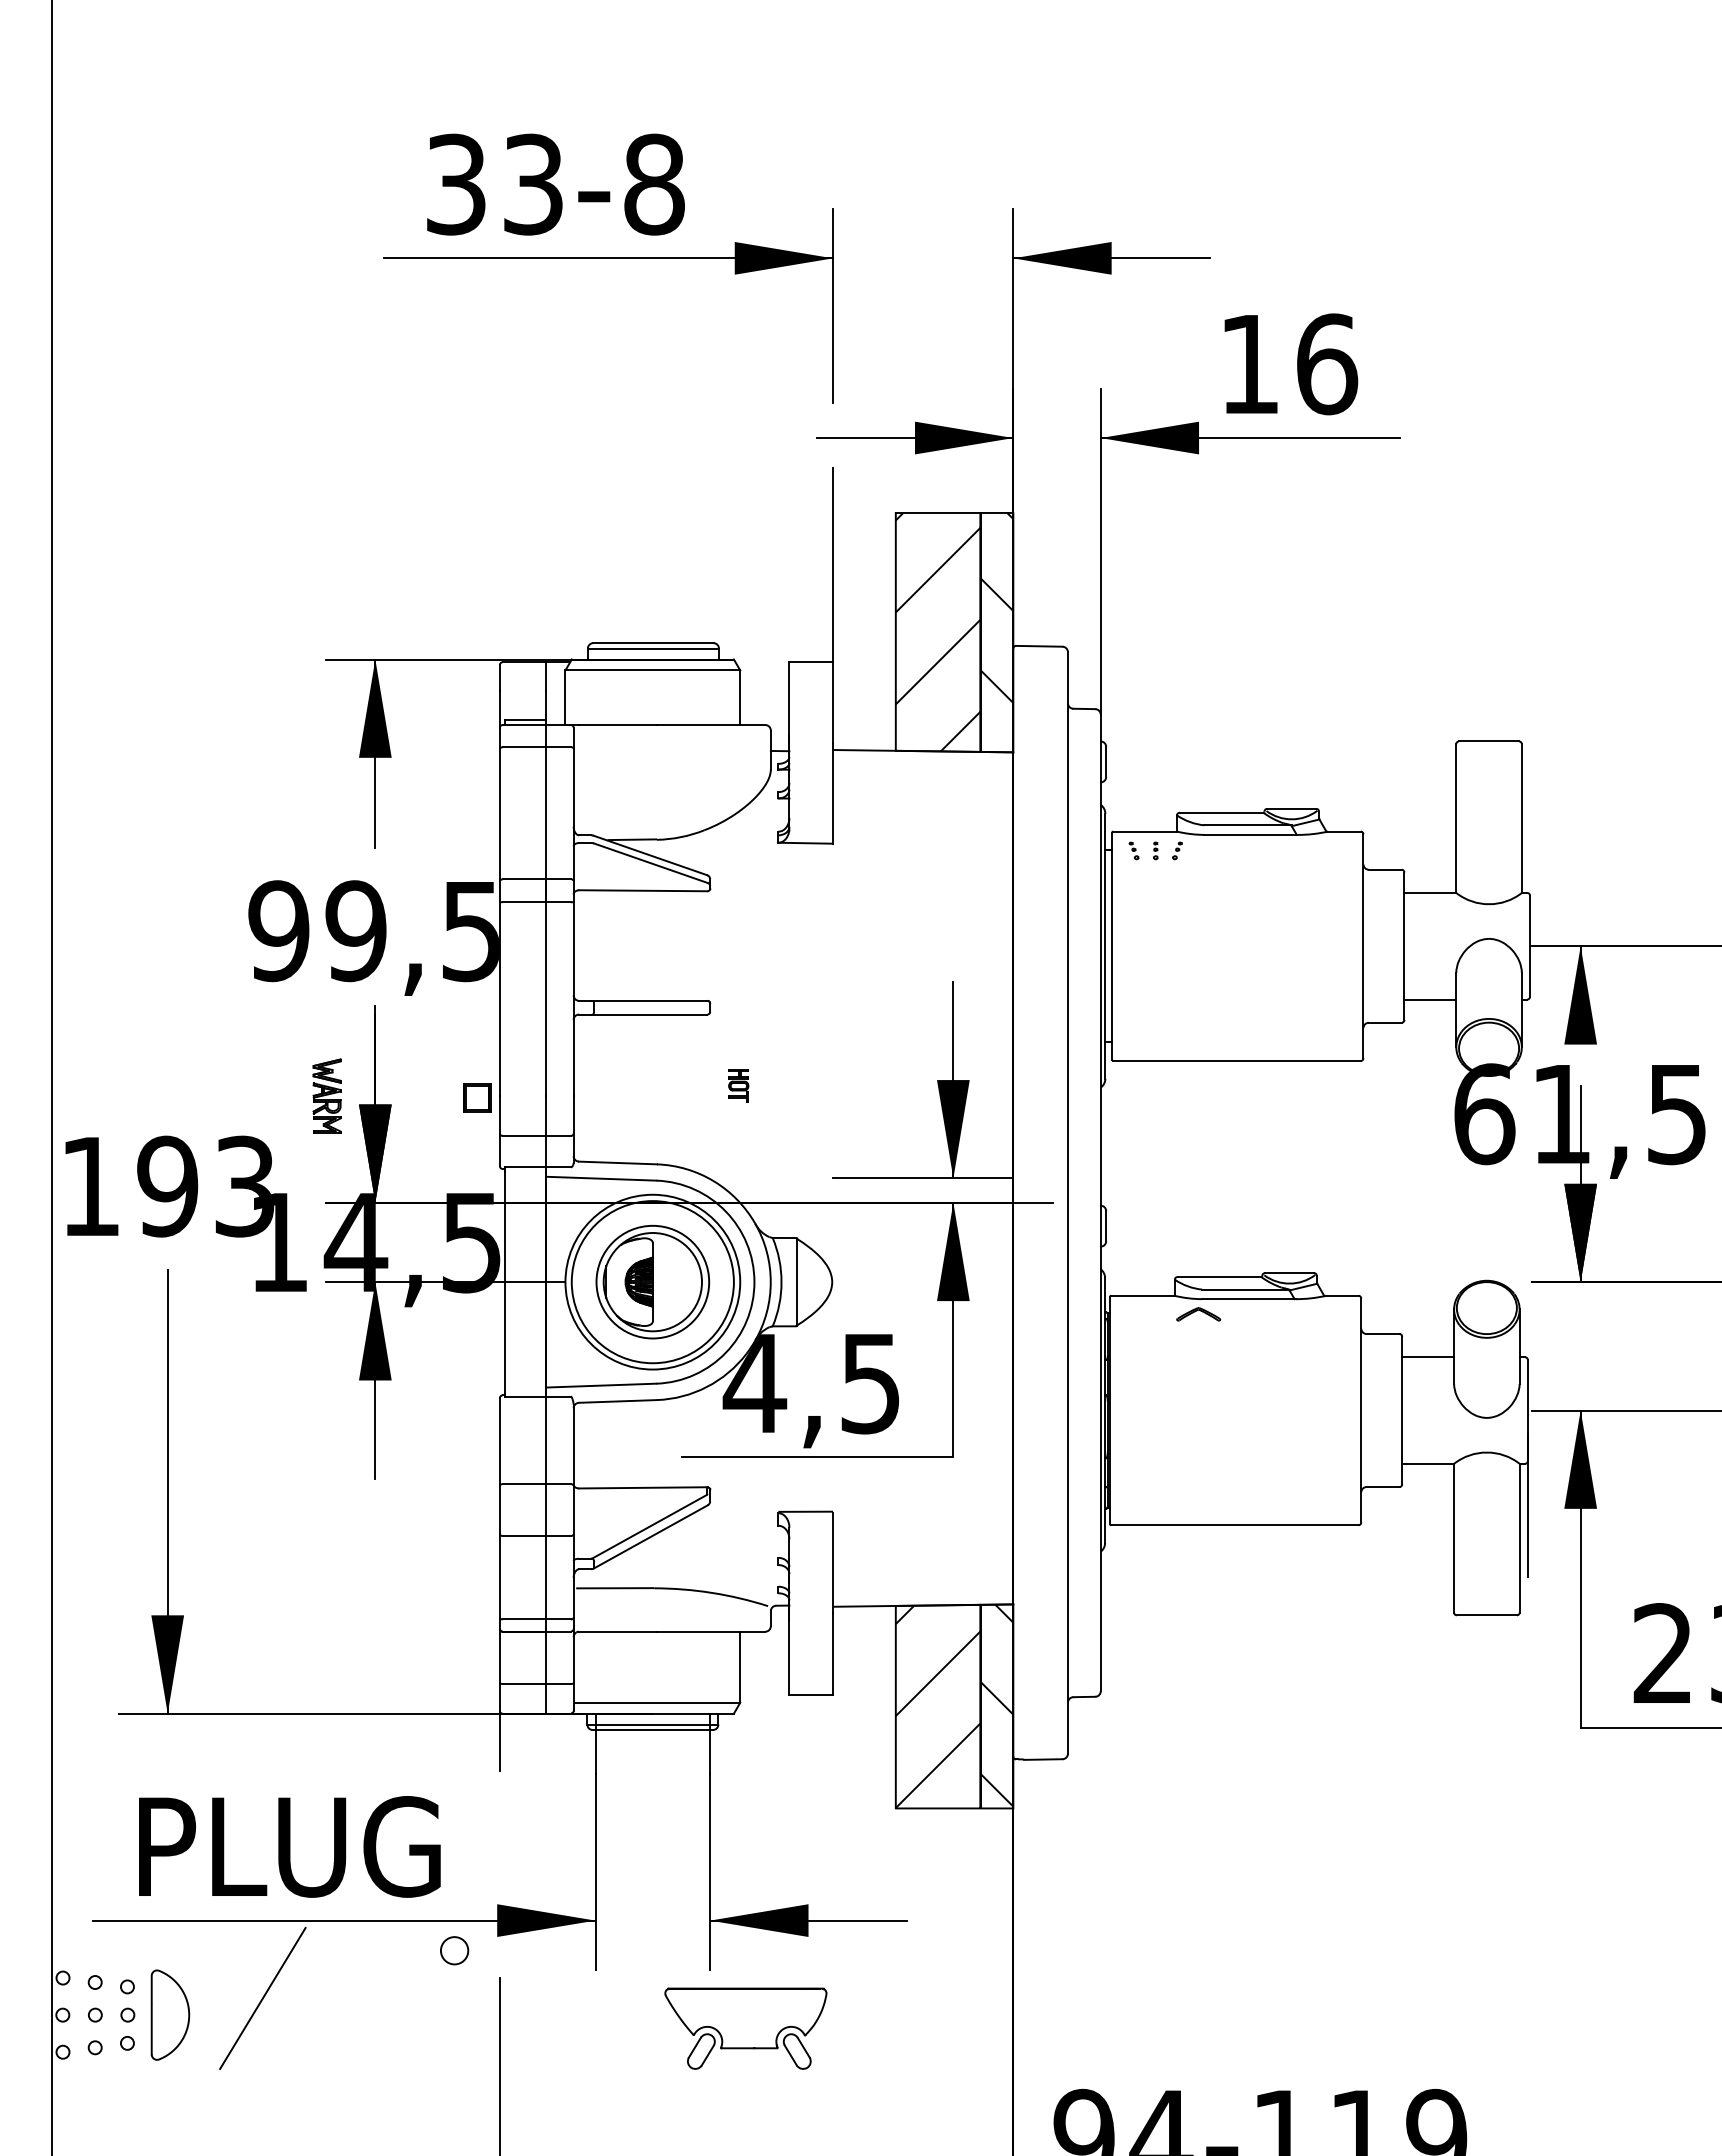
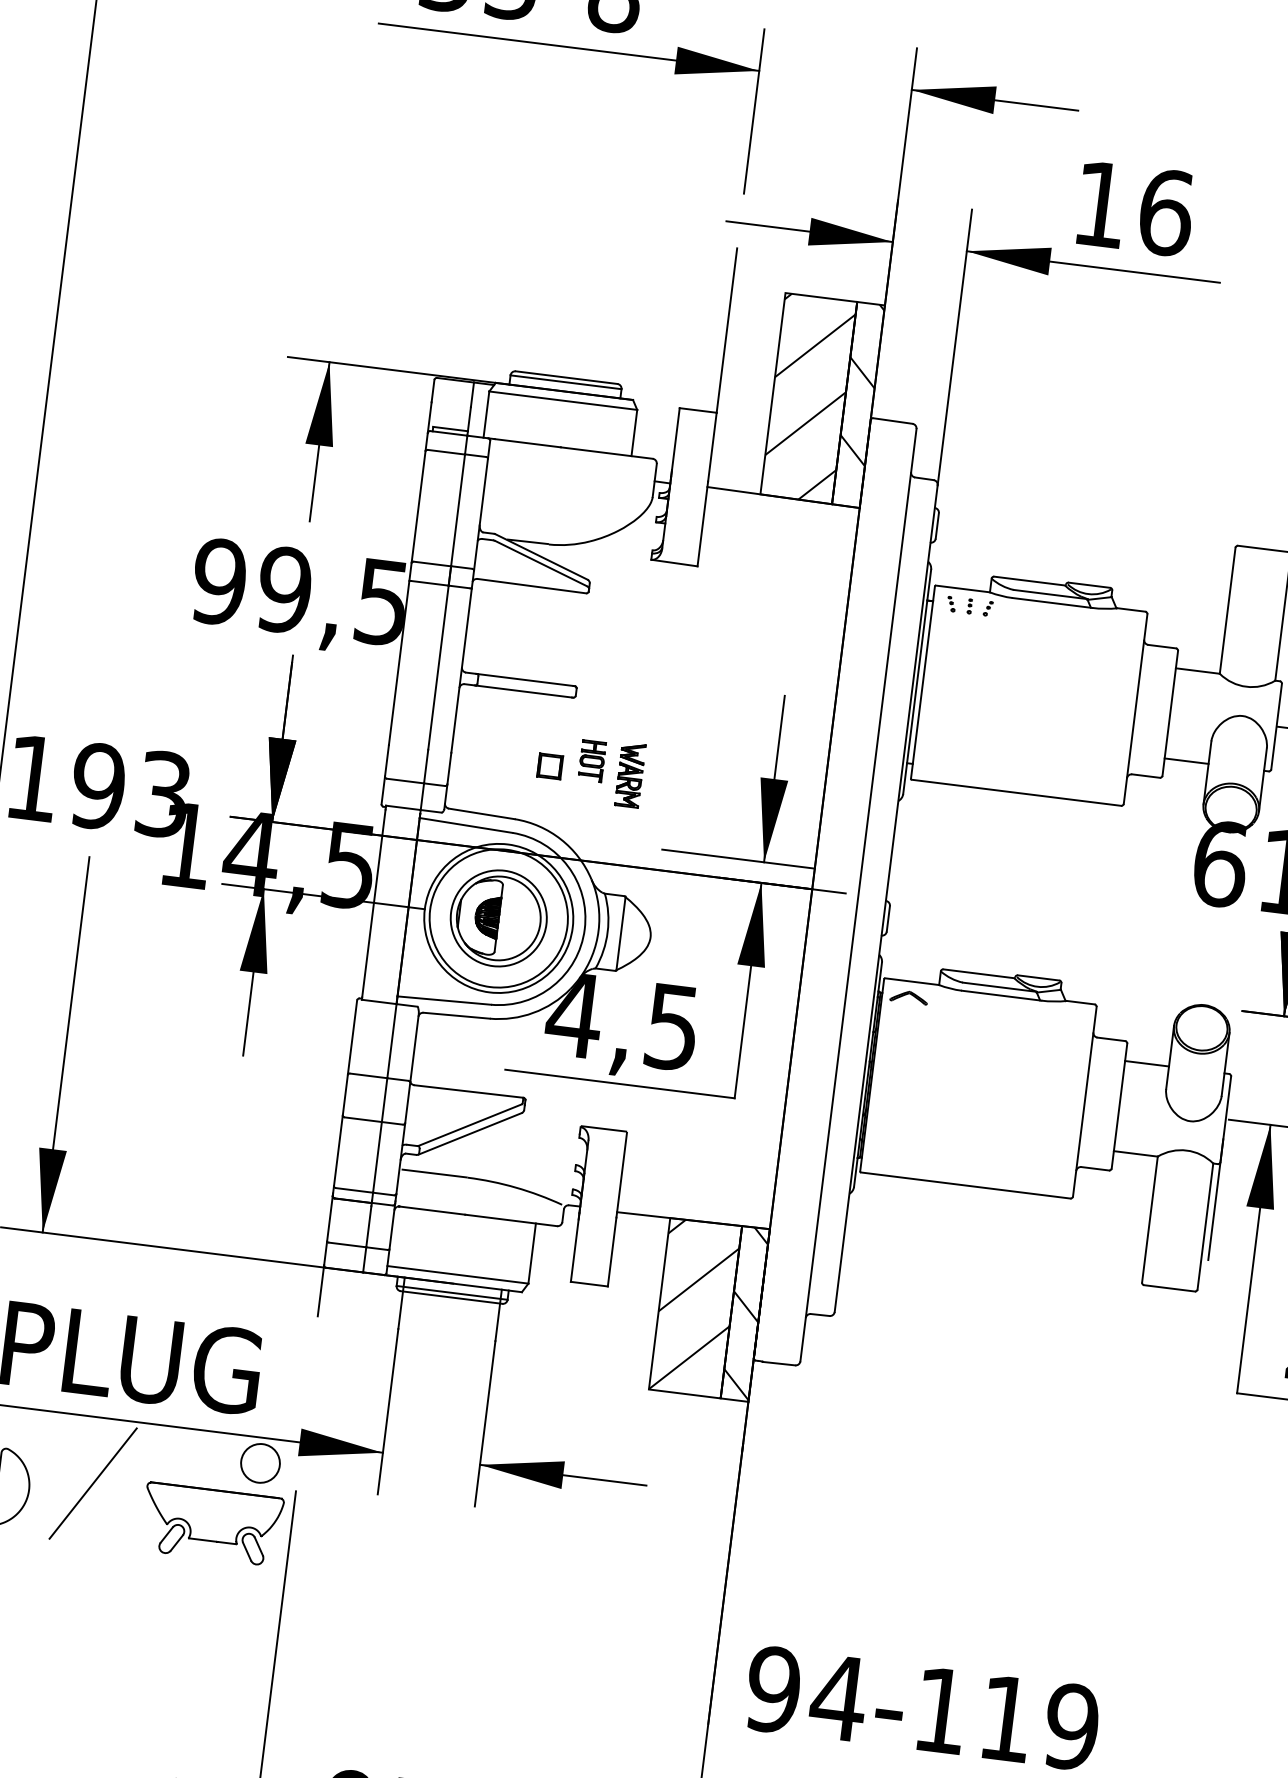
part: (738, 1085) -> (592, 761), size x1.43
part: (326, 1095) -> (629, 774), moved
part: (477, 1097) -> (550, 766), moved
part: (1198, 1314) -> (908, 997), moved
circle: (454, 1950) -> (260, 1463), size x1.67
part: (745, 2028) -> (211, 1524), moved

